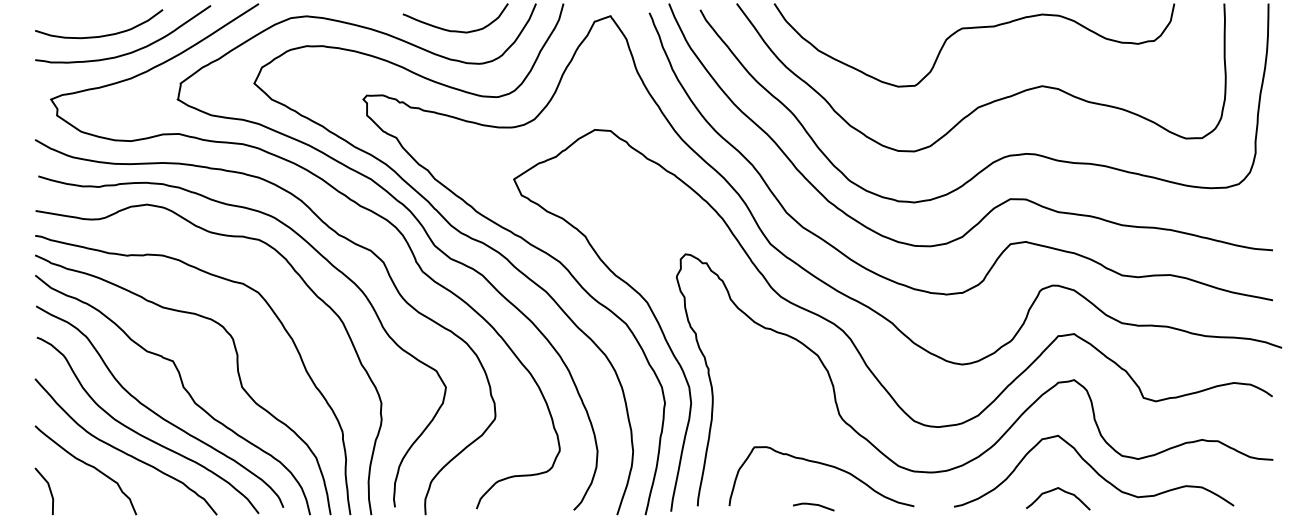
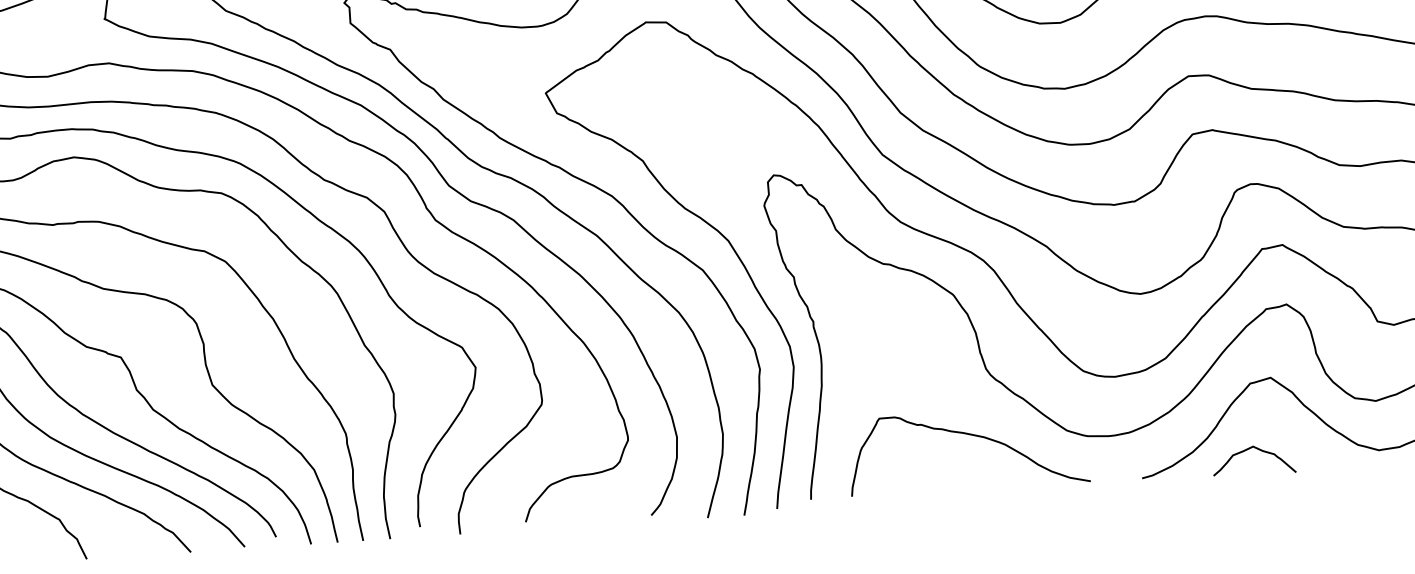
curve: (1062, 491) -> (1258, 450), moved
line: (813, 505) -> (960, 488), removed

